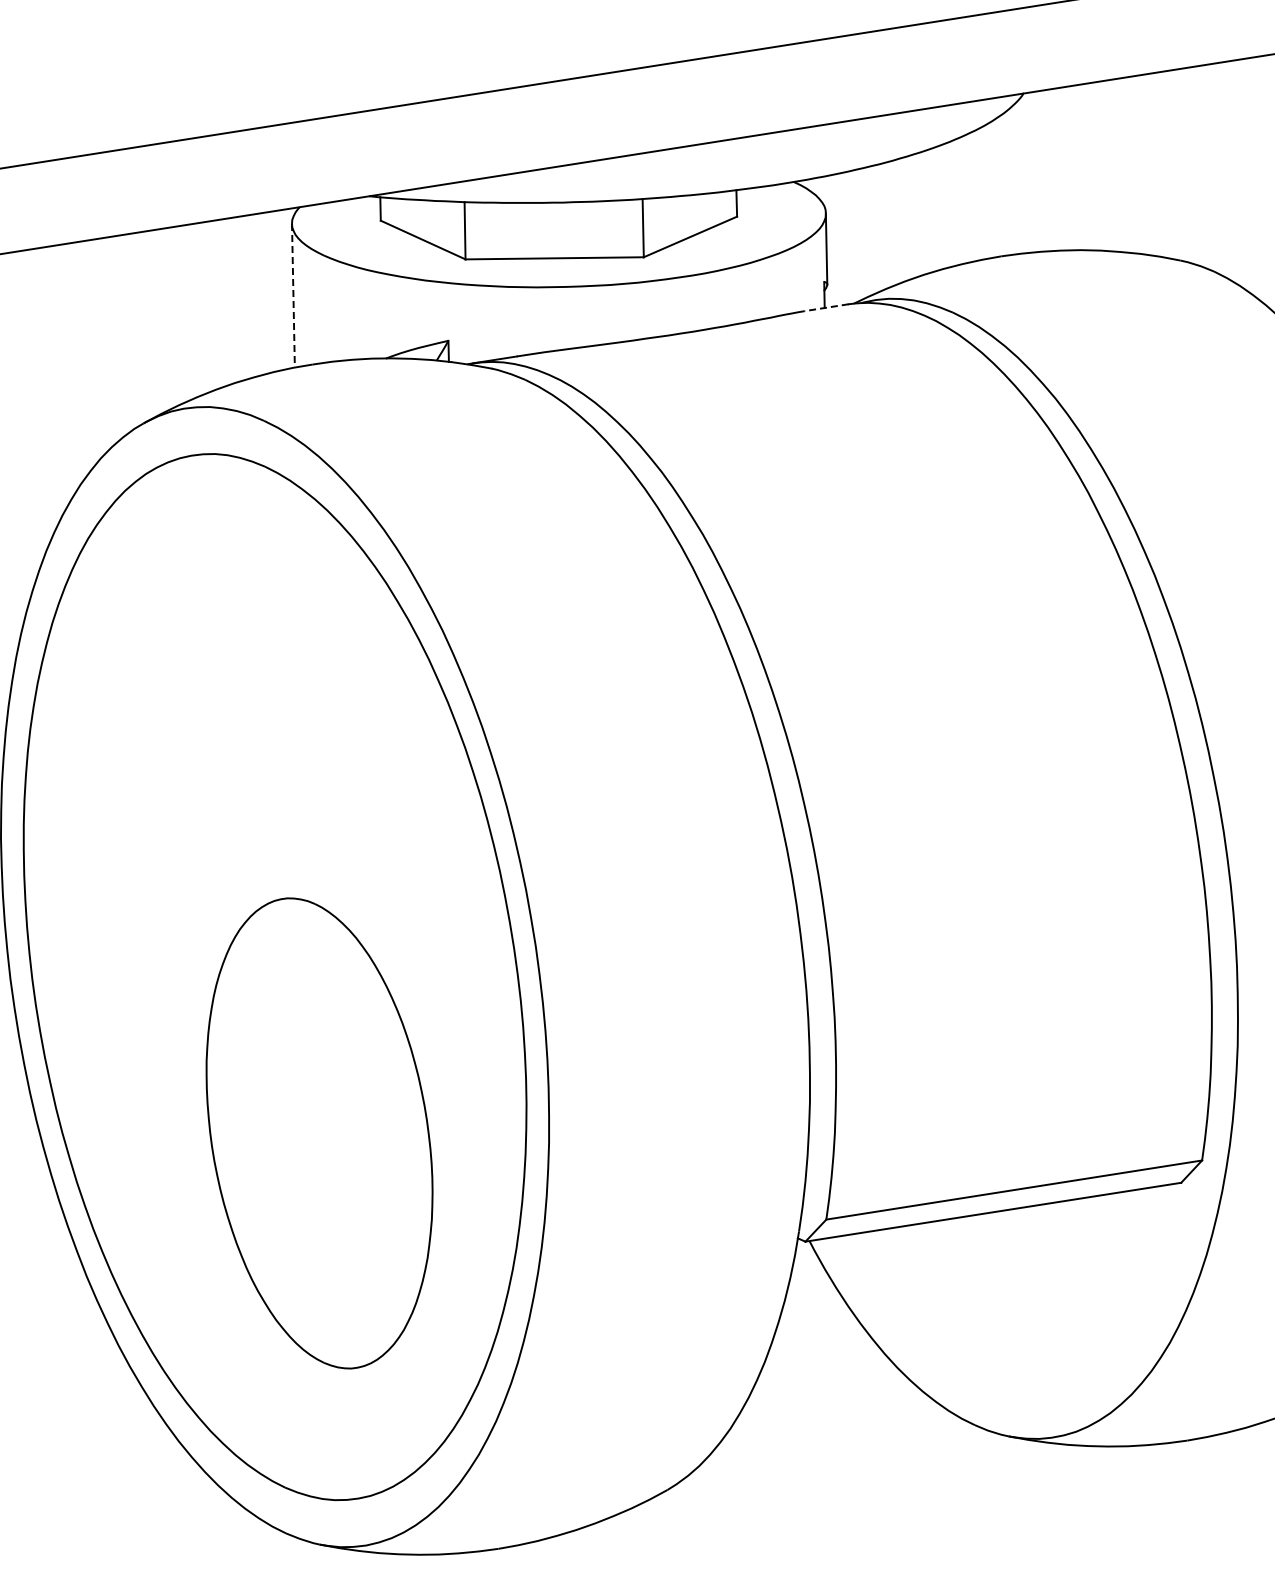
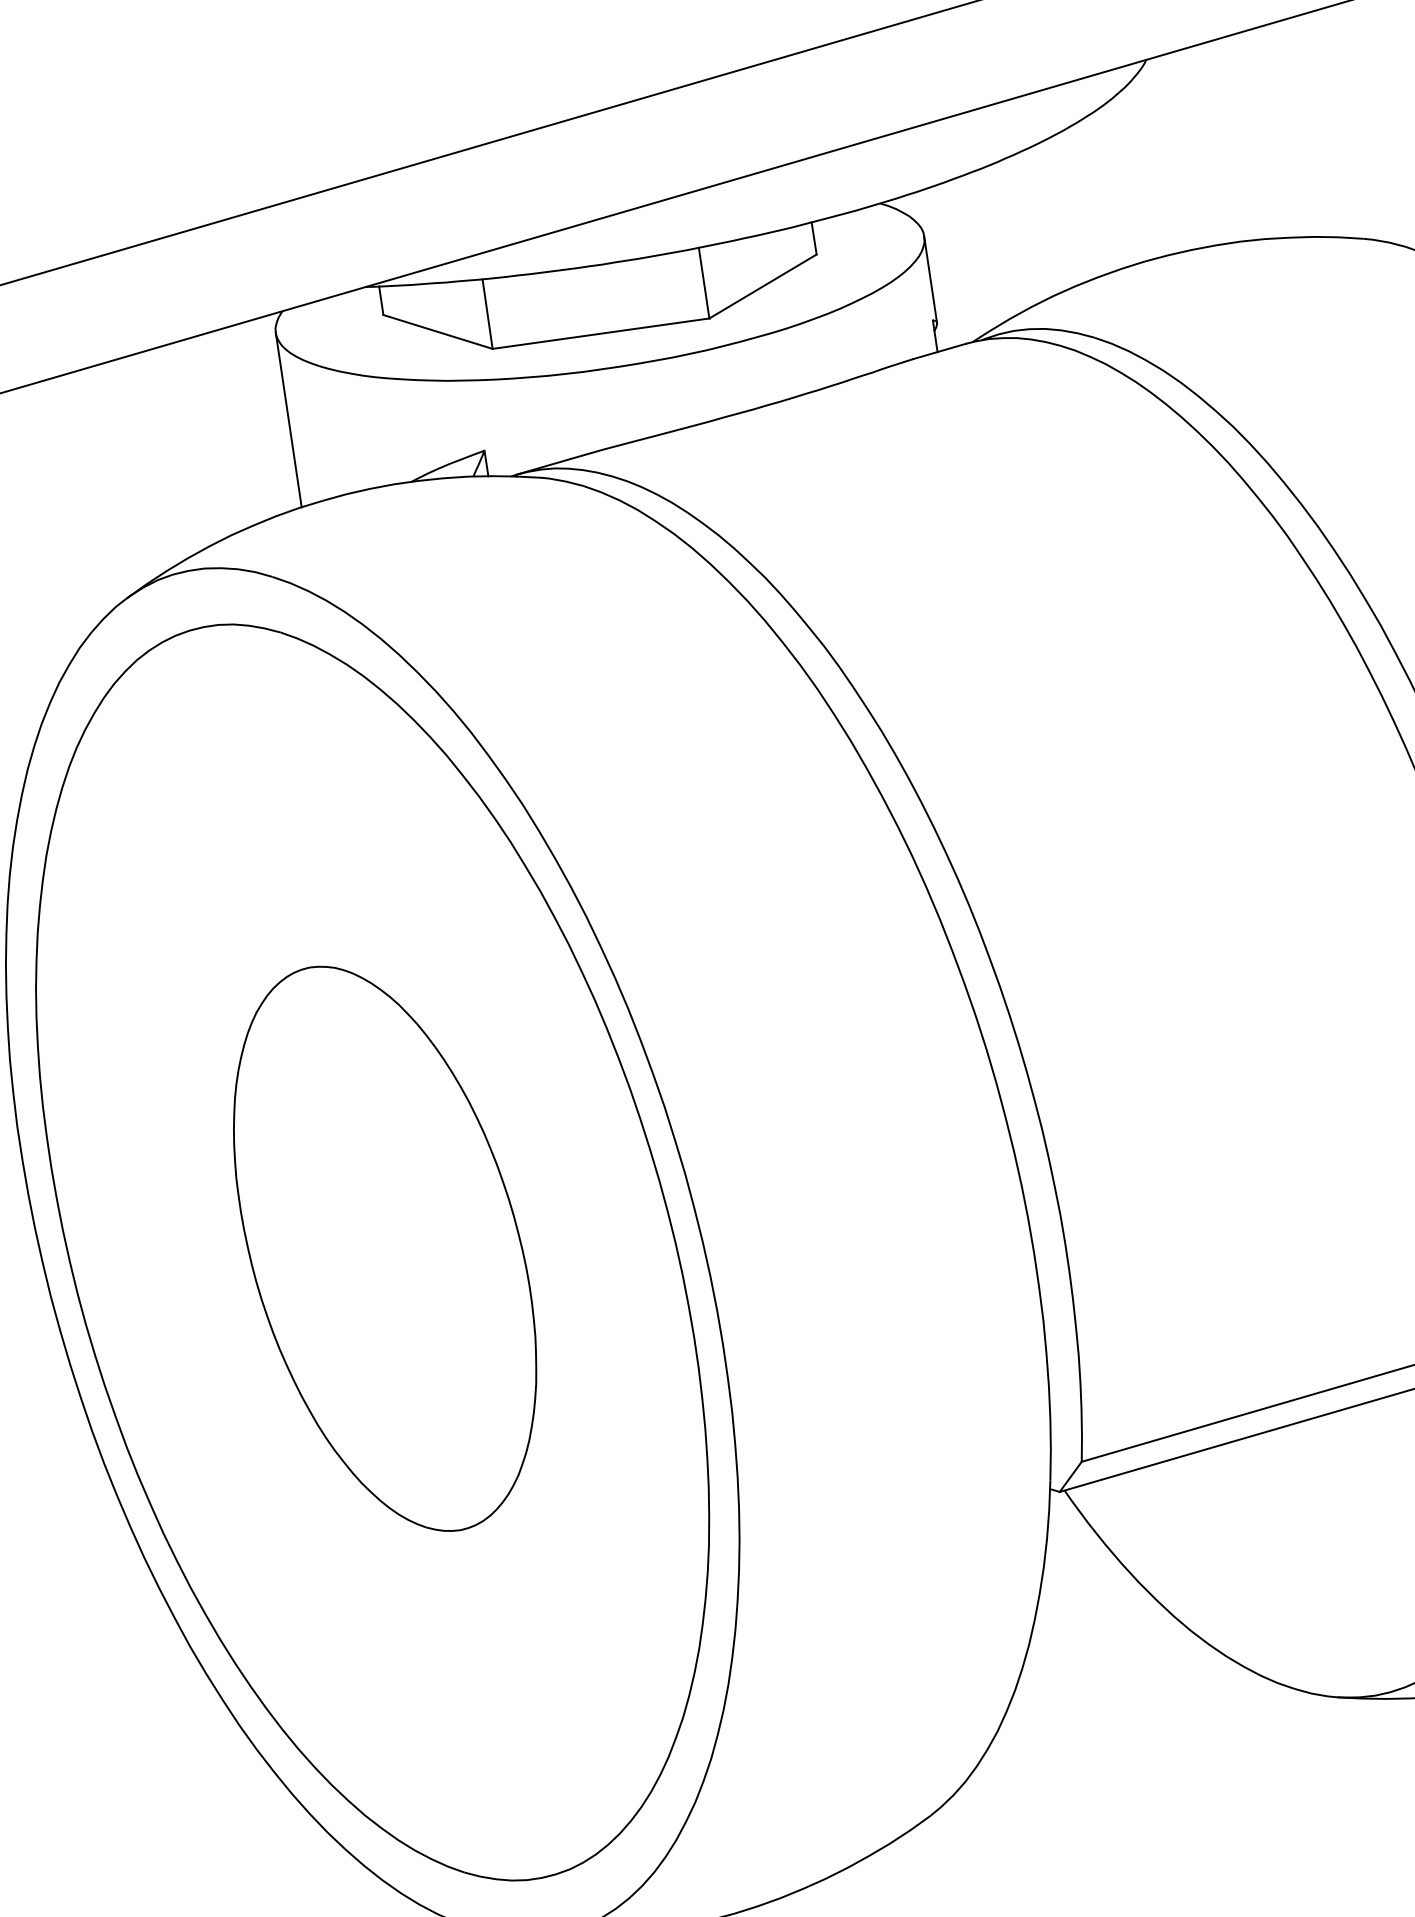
line: (293, 295) -> (288, 419), dashed -> solid
line: (826, 307) -> (939, 351), dashed -> solid
part: (319, 1133) -> (385, 1248), moved

